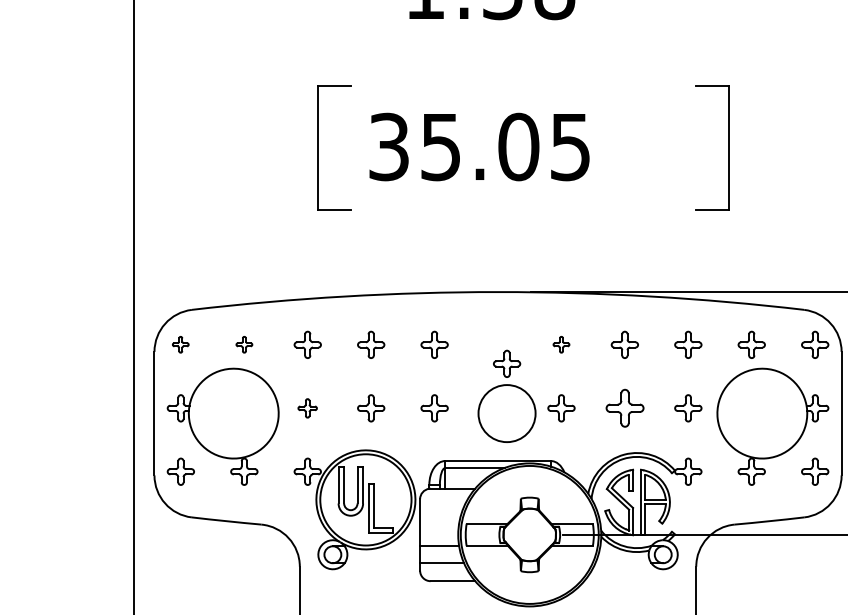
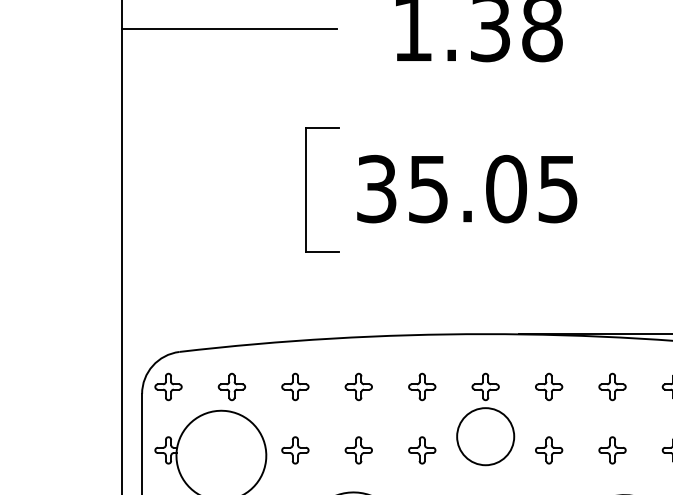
part: (180, 344) -> (168, 386), size x1.67
part: (244, 344) -> (232, 386), size x1.67
part: (561, 344) -> (549, 386), size x1.67
part: (506, 395) -> (485, 418), moved
part: (307, 408) -> (295, 450), size x1.43
part: (624, 408) -> (612, 450), size x0.71

